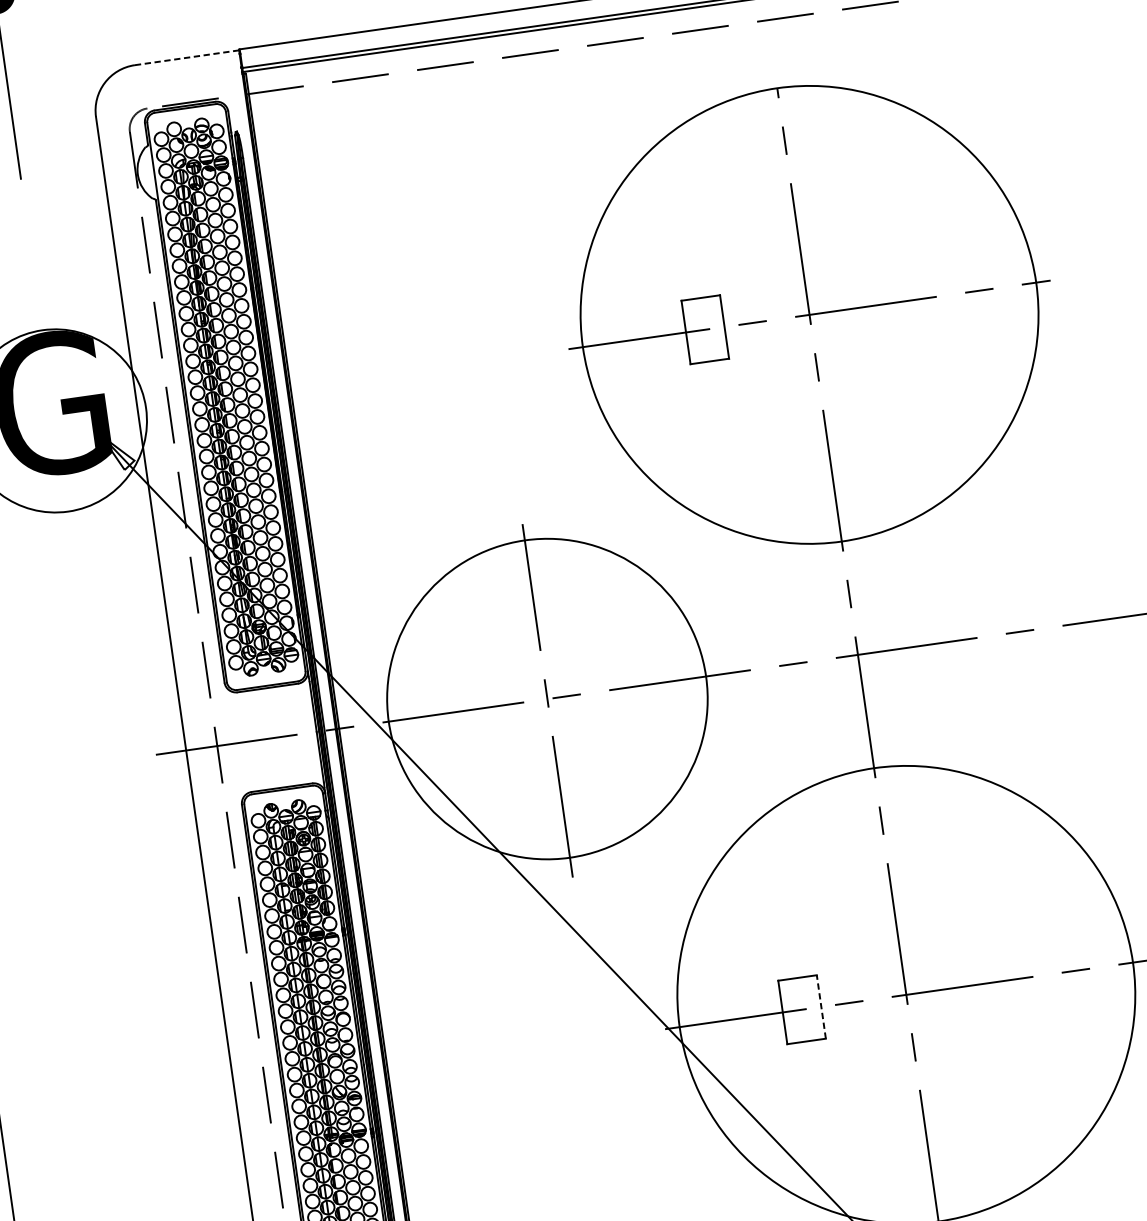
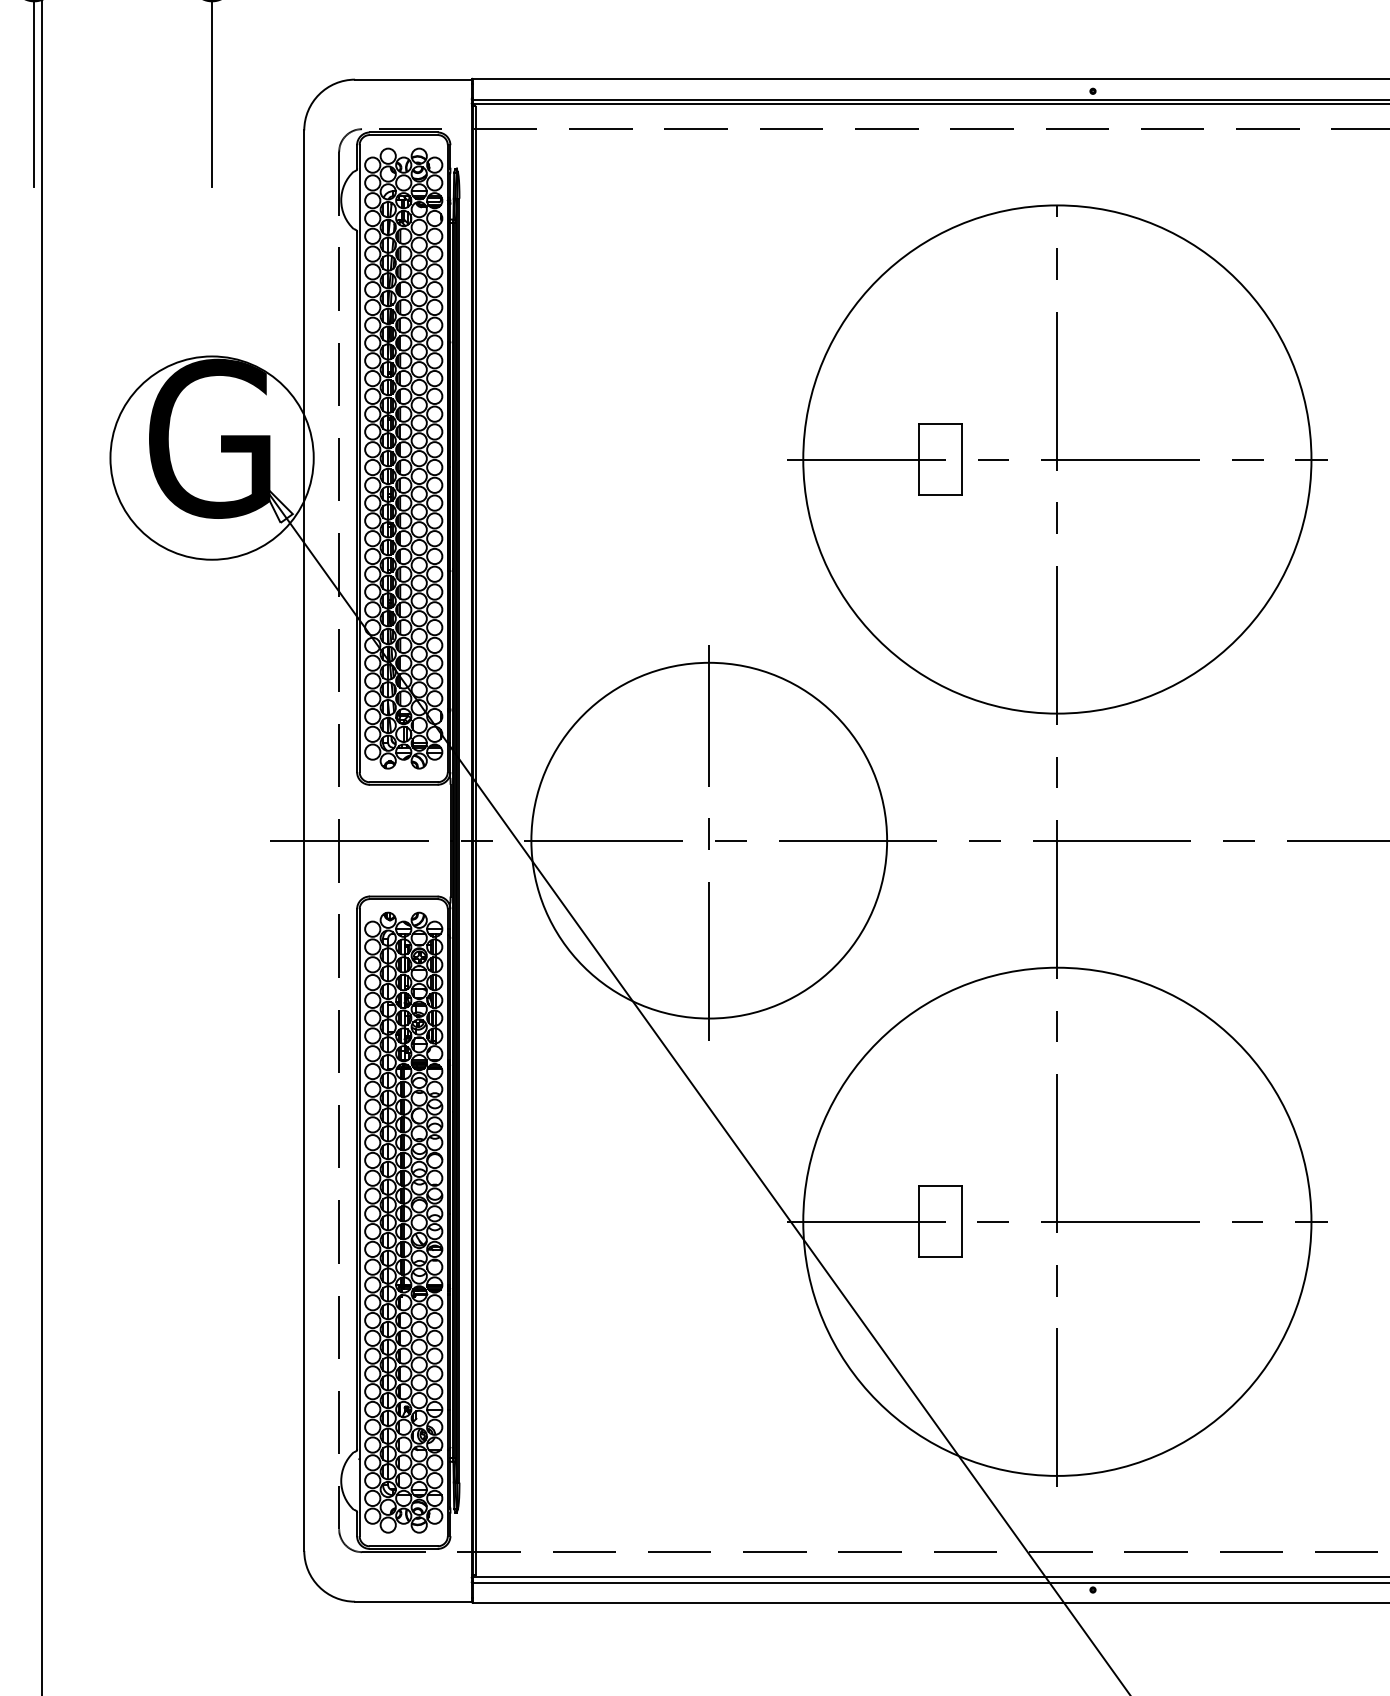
line: (187, 57) -> (414, 79), dashed -> solid
line: (821, 1006) -> (962, 1221), dashed -> solid

